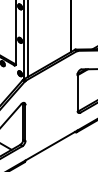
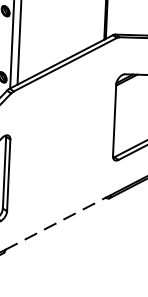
line: (51, 145) -> (58, 222), solid -> dashed

